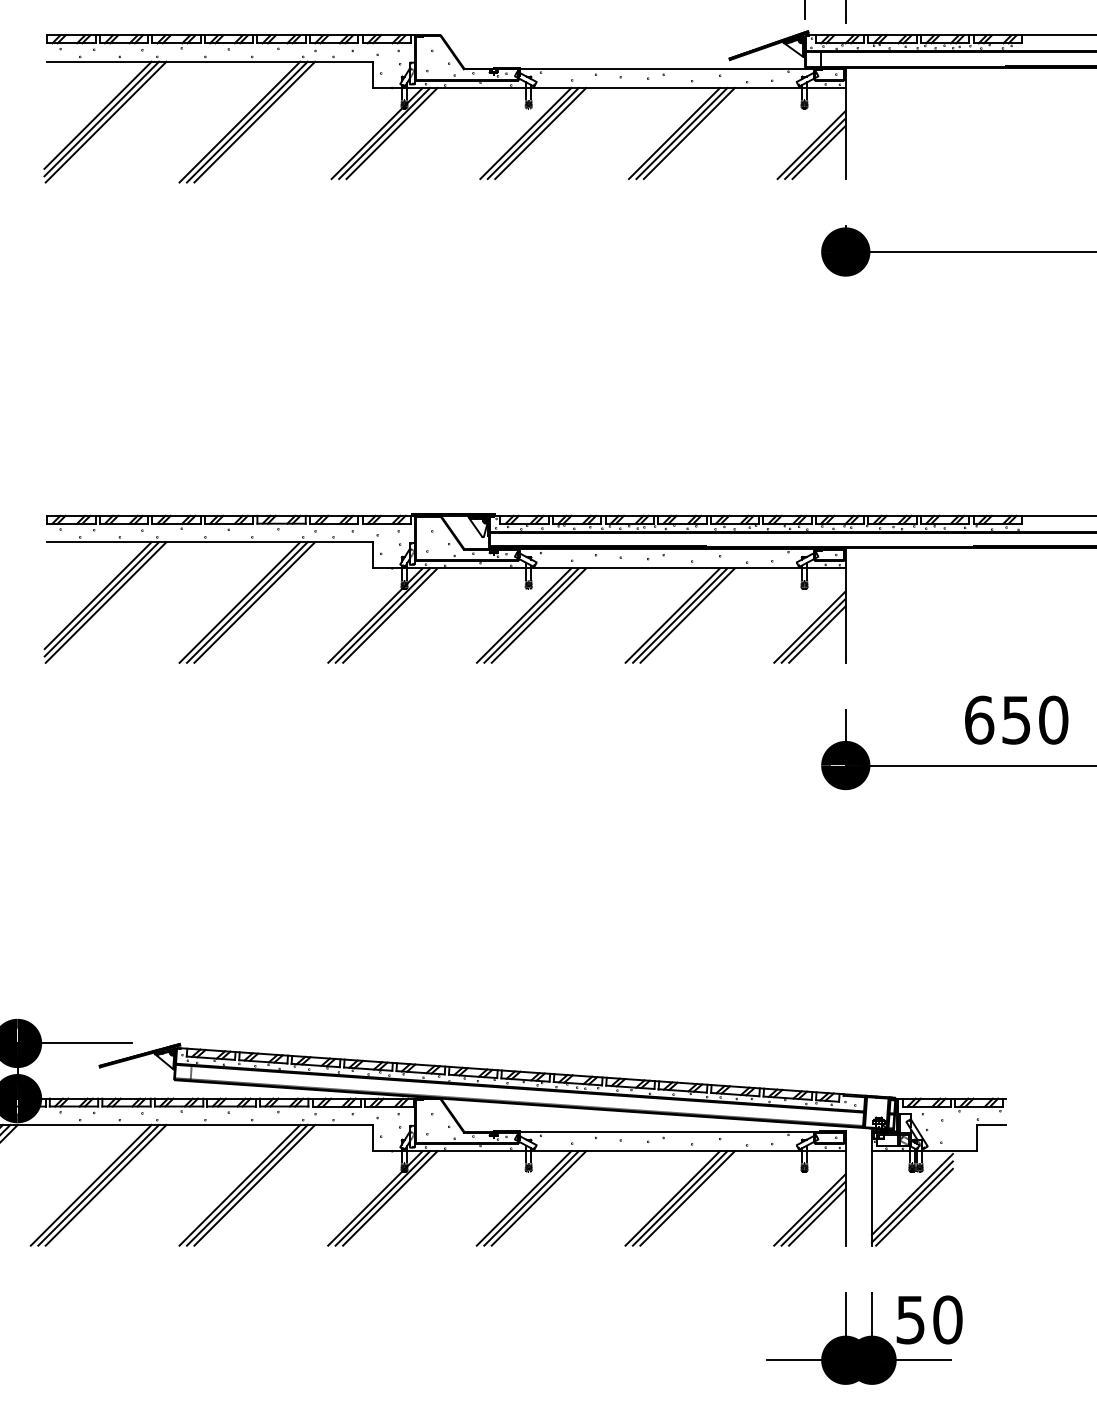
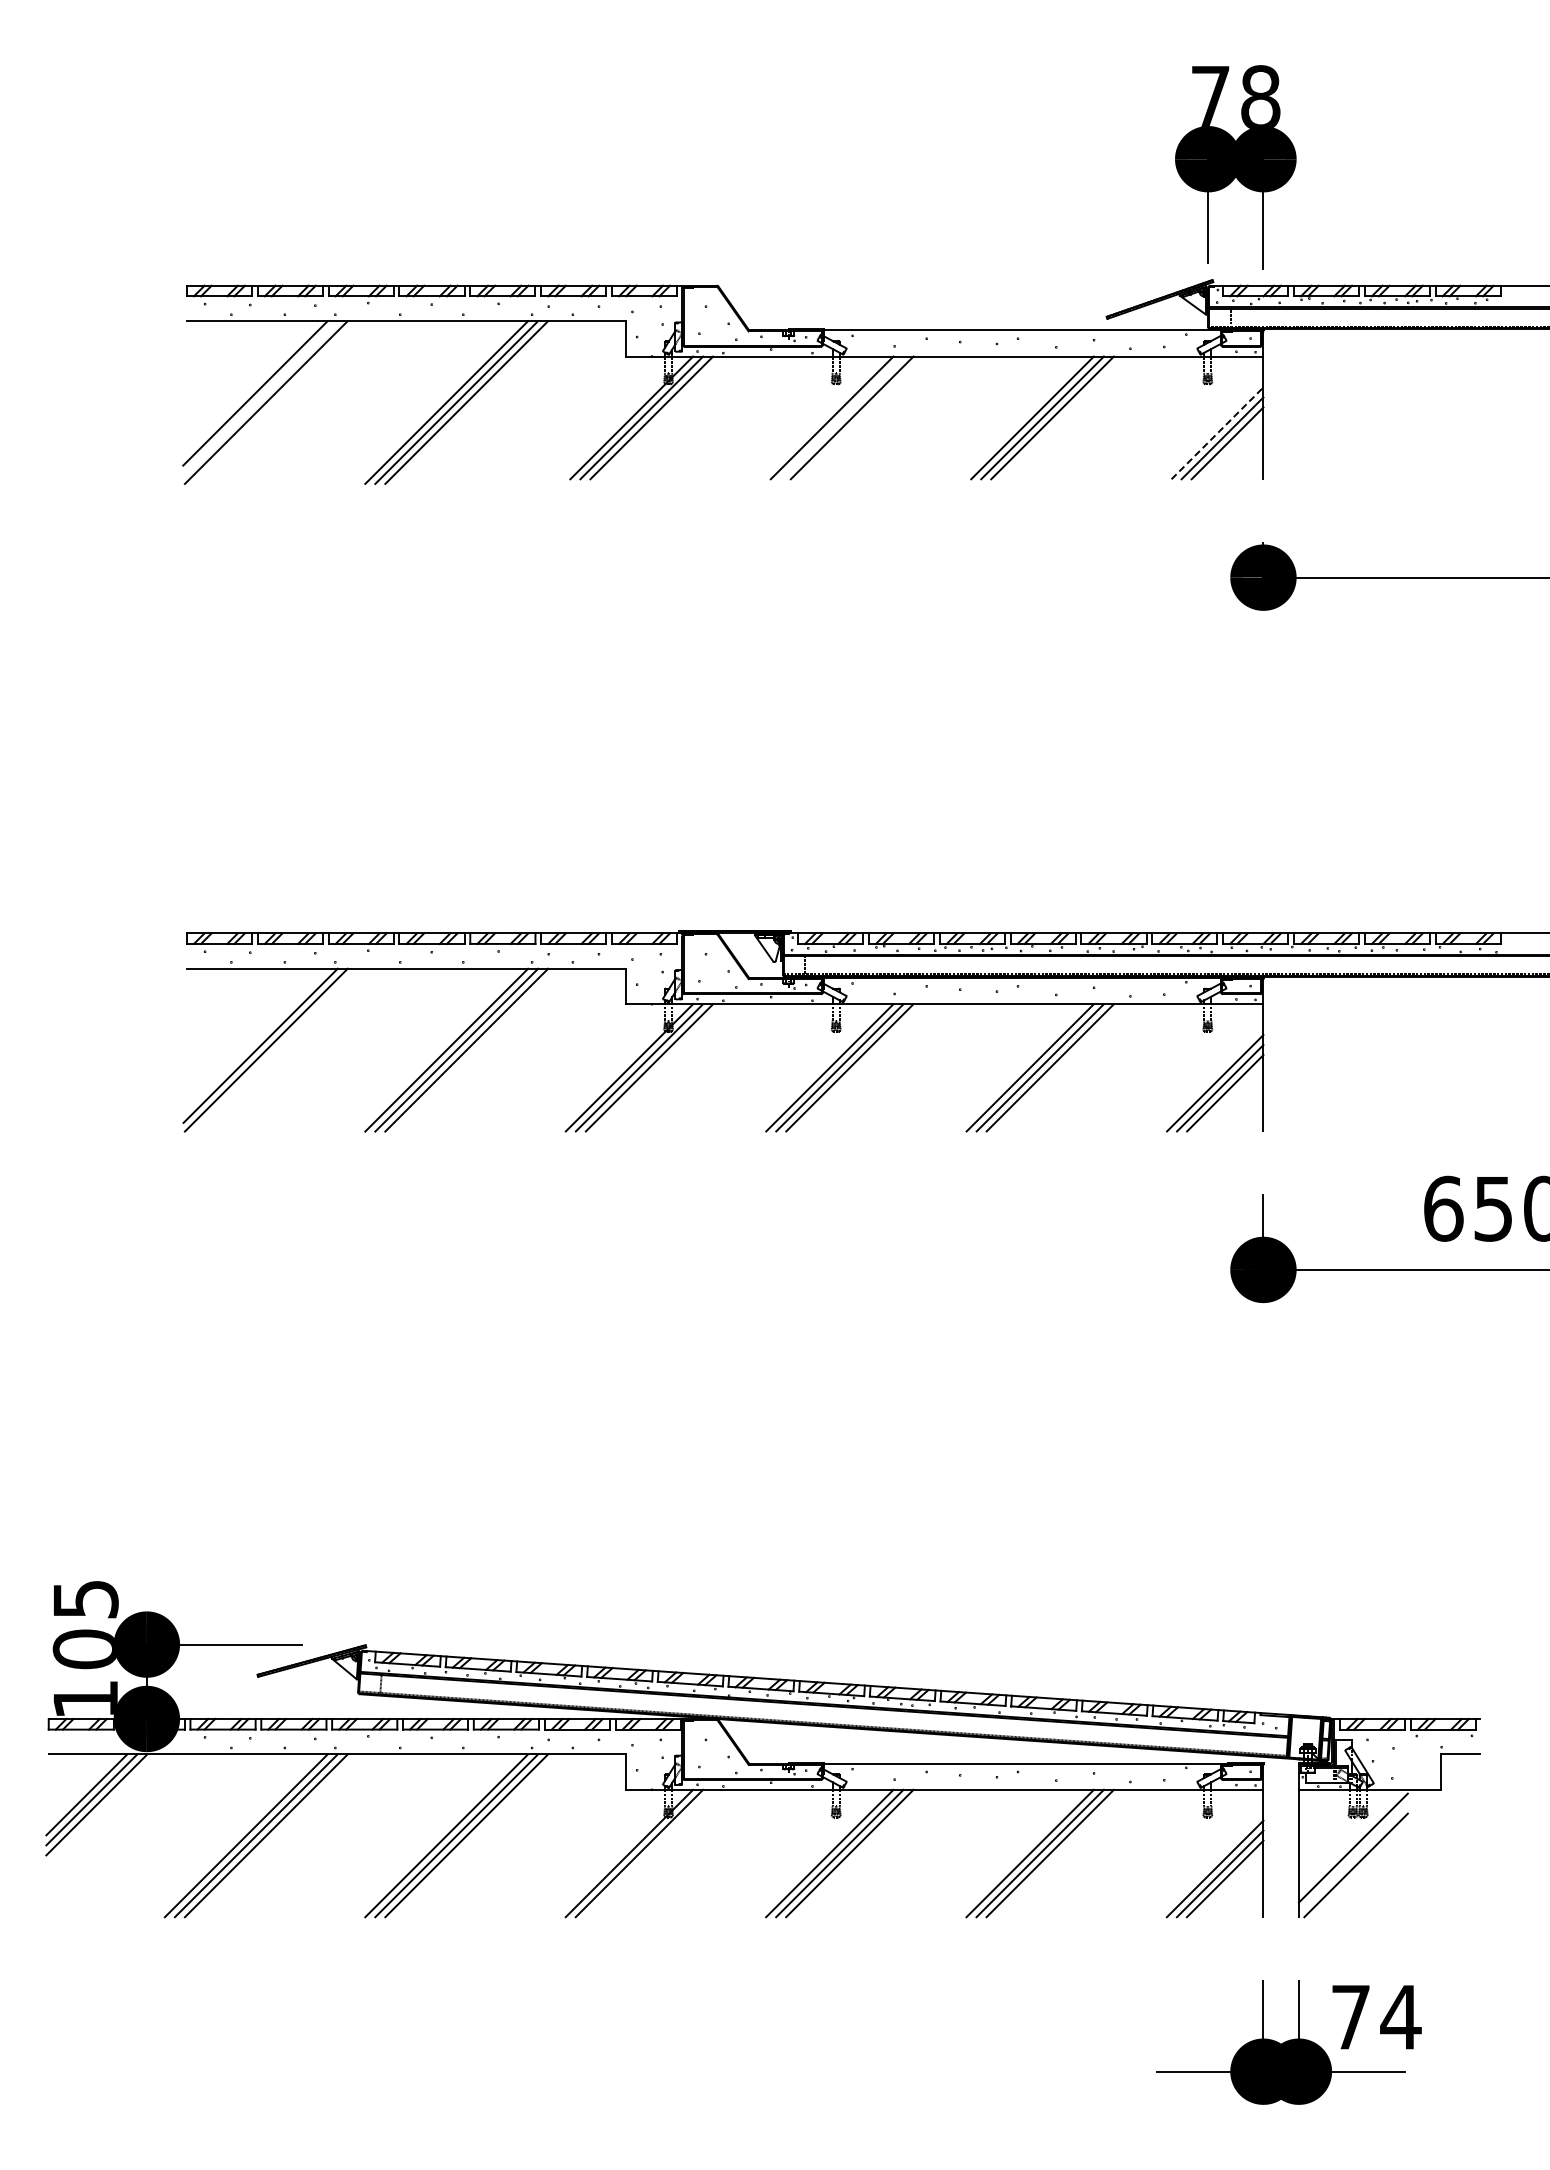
line: (101, 119) -> (260, 398), removed
line: (532, 133) -> (841, 417), removed
line: (811, 145) -> (1217, 433), solid -> dashed
line: (98, 595) -> (255, 1040), removed
line: (390, 1198) -> (649, 1853), removed
line: (911, 1201) -> (1352, 1857), removed
text: (929, 1320) -> (1376, 2017), 50 -> 74

